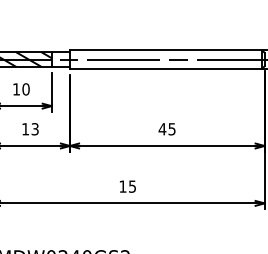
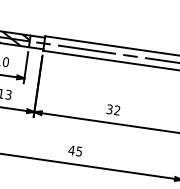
text: (166, 129) -> (112, 110), 45 -> 32
text: (122, 186) -> (71, 150), 15 -> 45

